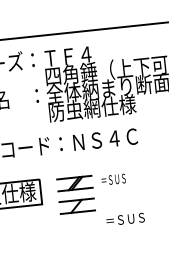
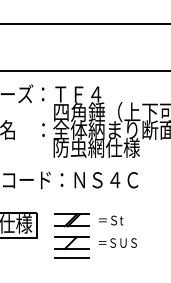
text: (113, 179) -> (110, 220), ＝ＳＵＳ -> ＝Ｓt
text: (125, 218) -> (117, 242), moved
line: (78, 220) -> (71, 257), added

